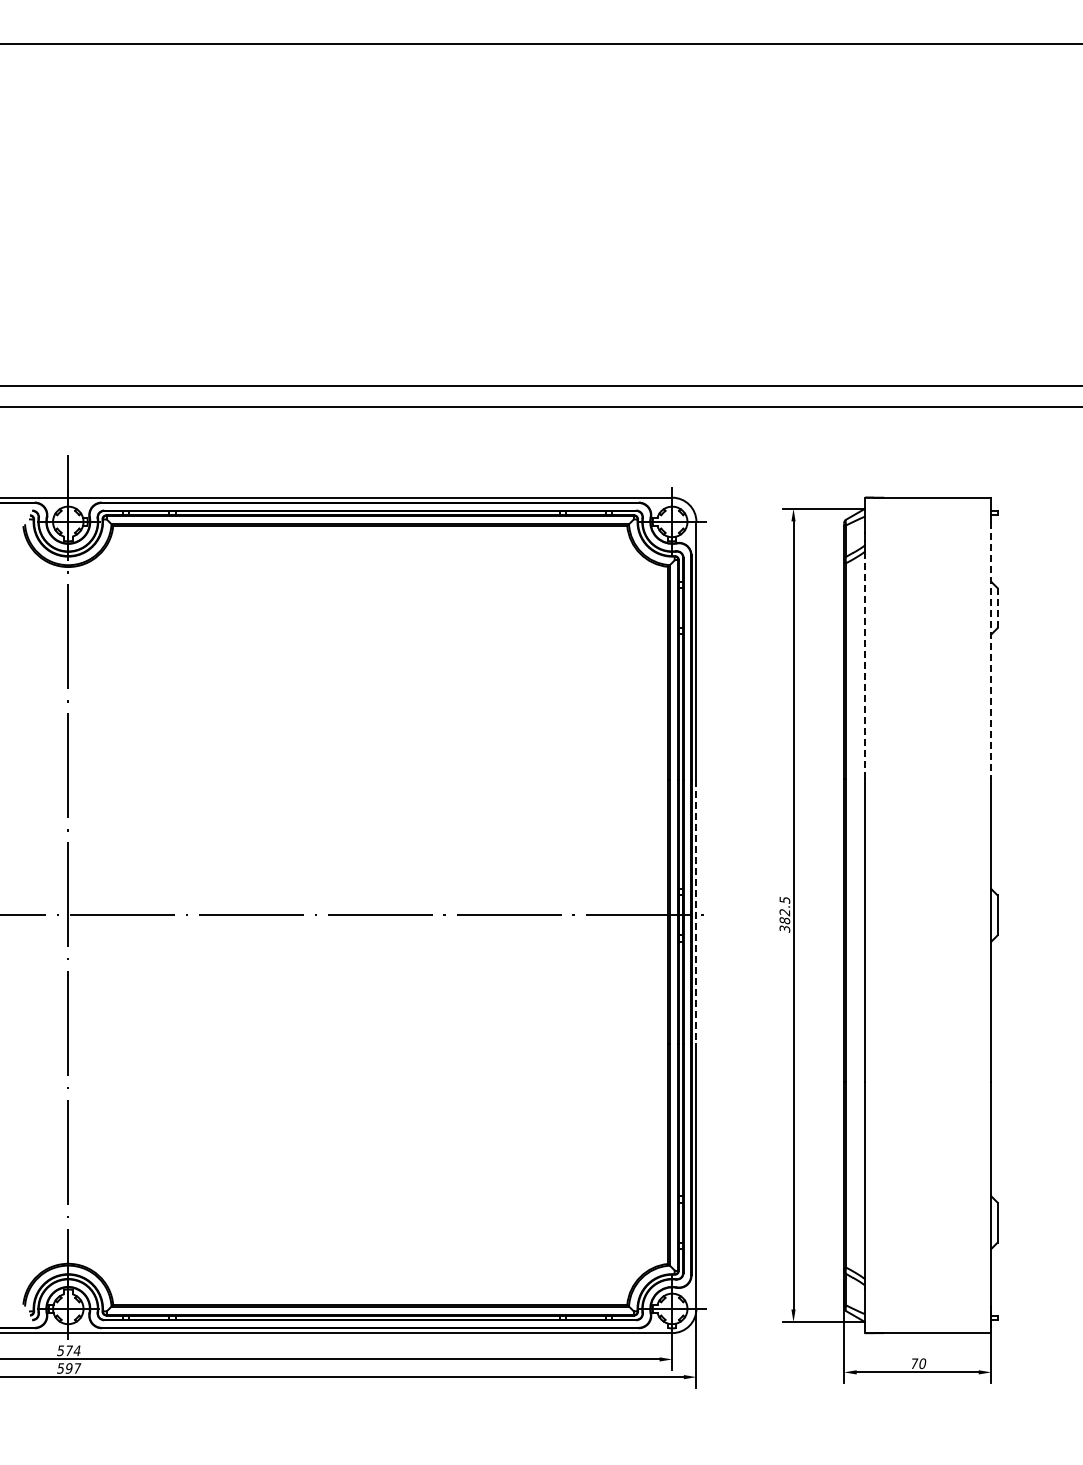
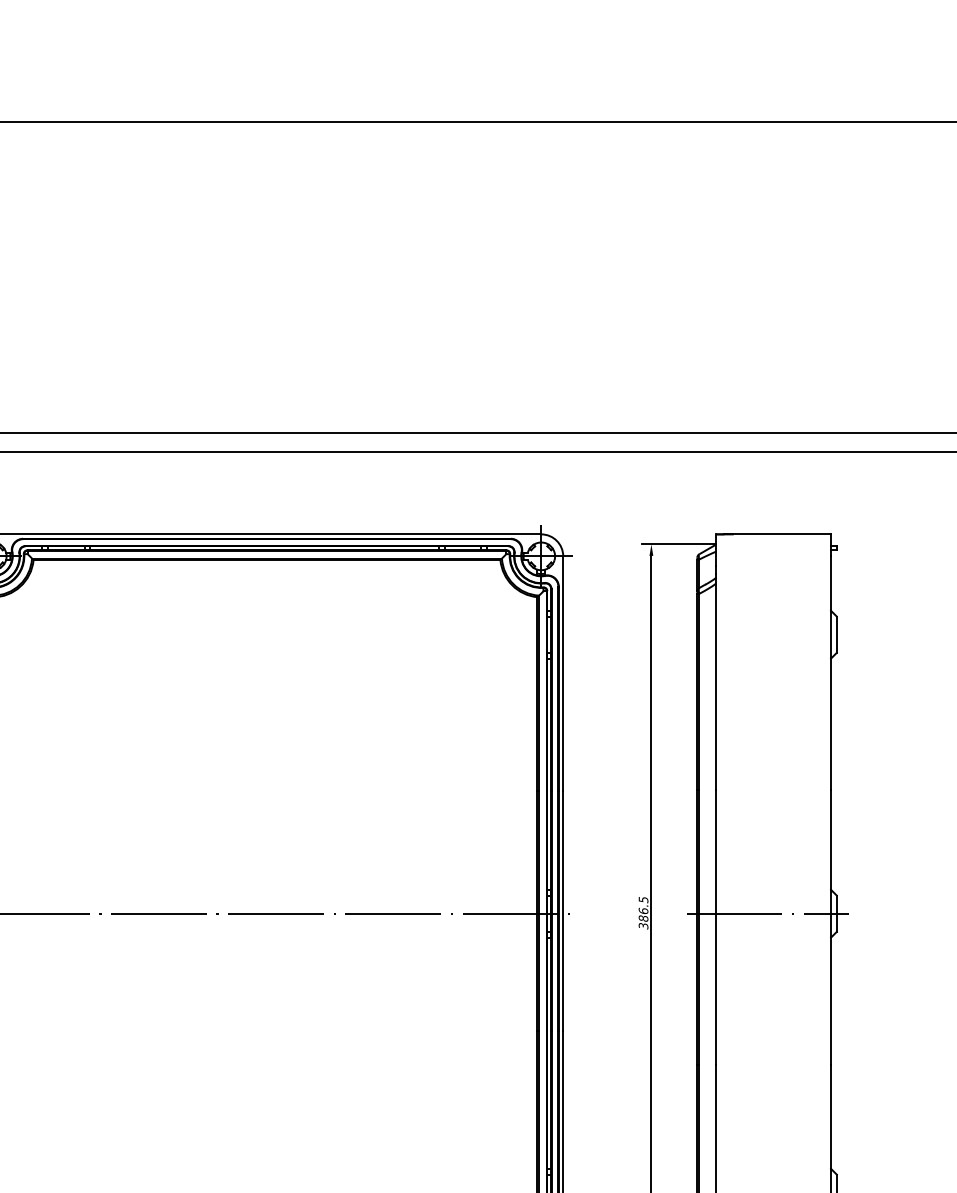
line: (997, 608) -> (836, 635), dashed -> solid
line: (991, 650) -> (831, 673), dashed -> solid
line: (865, 665) -> (716, 686), dashed -> solid
line: (696, 912) -> (563, 911), dashed -> solid
text: (784, 912) -> (643, 911), 382.5 -> 386.5
line: (921, 915) -> (767, 913), added

